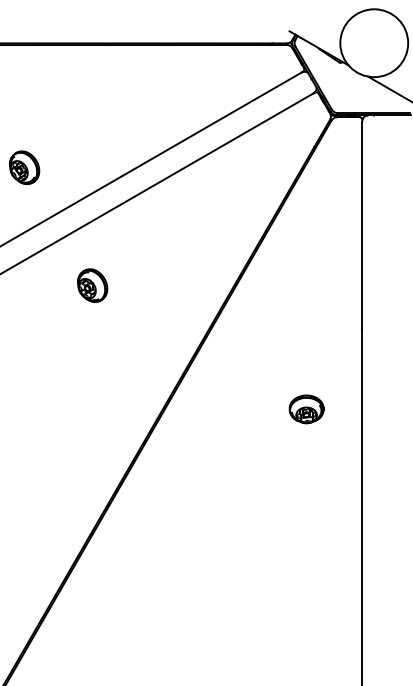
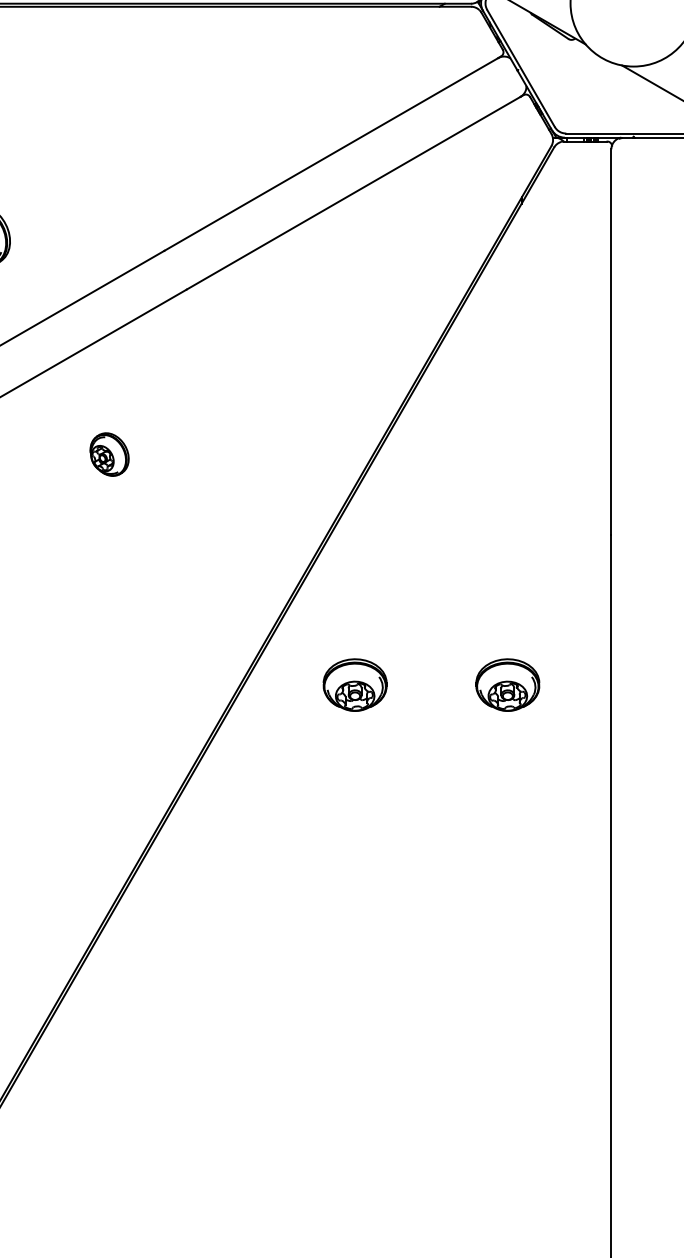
part: (92, 285) -> (109, 454), size x0.7
part: (224, 409) -> (354, 685), added

